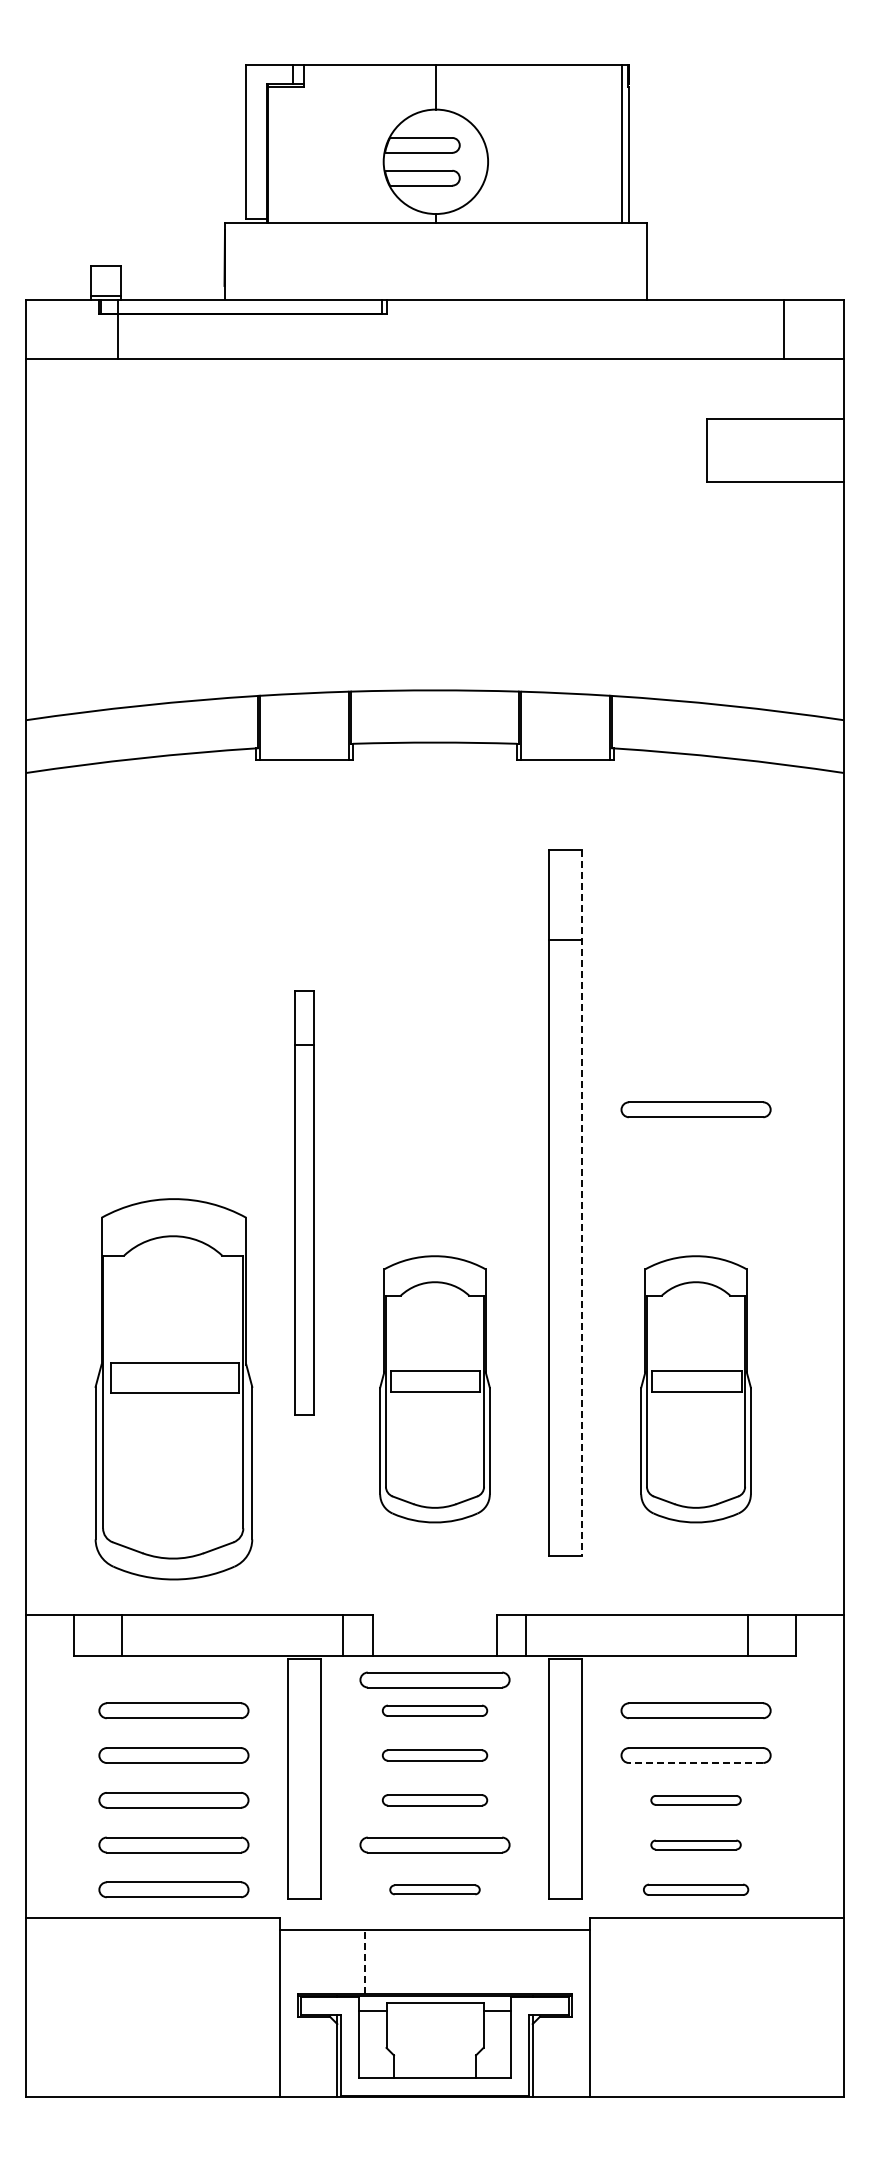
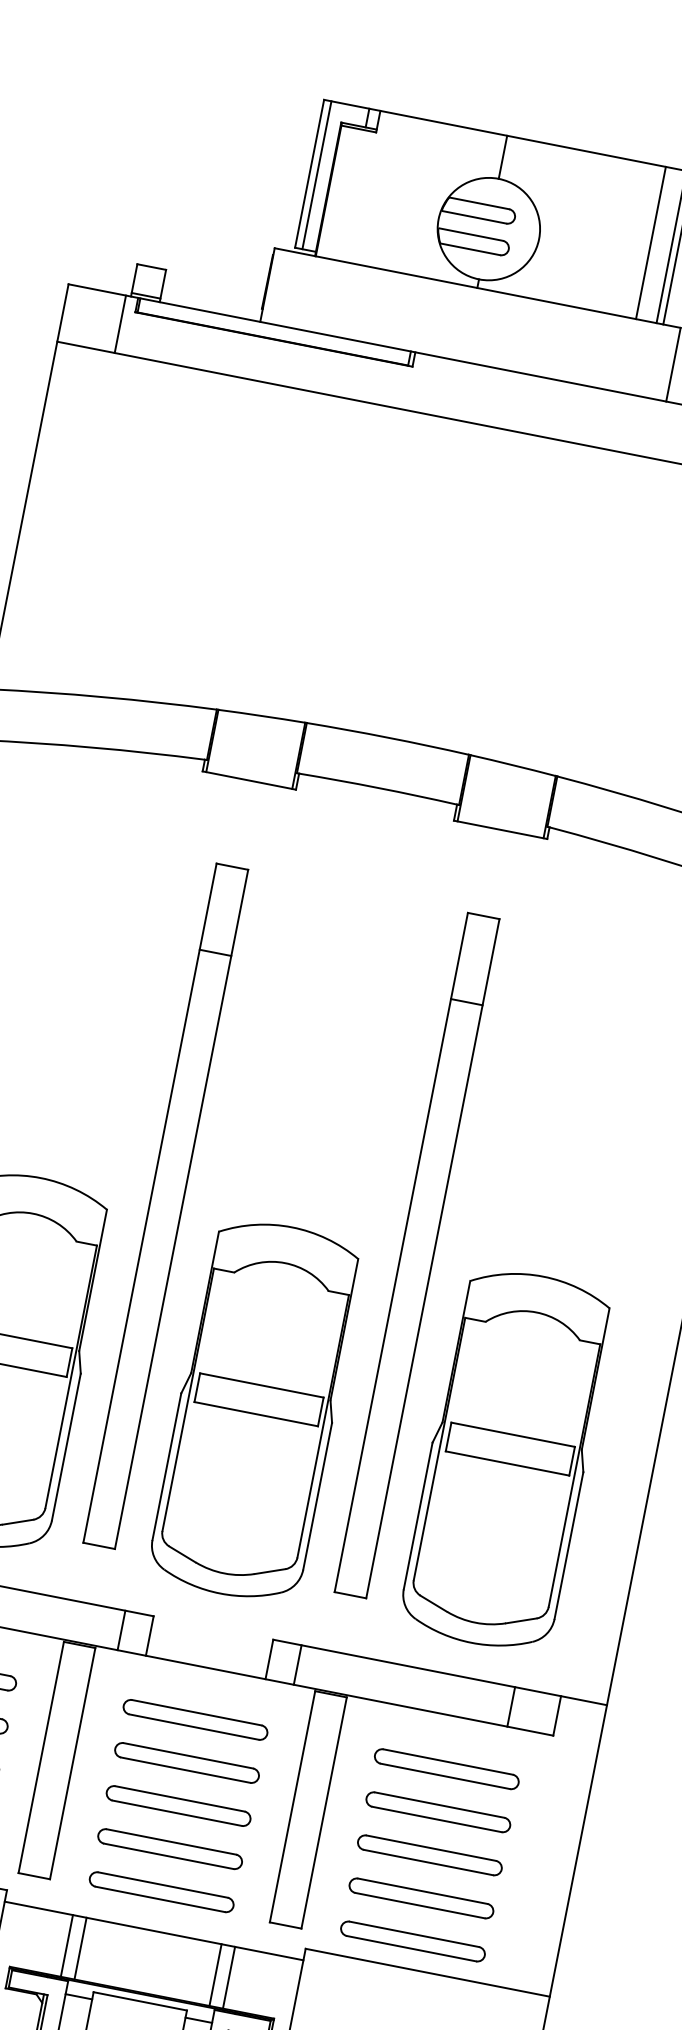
line: (253, 141) -> (317, 175), added
line: (600, 143) -> (650, 242), added
line: (117, 329) -> (119, 324), moved
part: (695, 1109) -> (559, 1190), removed
part: (304, 1202) -> (165, 1206), size x1.67
line: (581, 1202) -> (432, 1258), dashed -> solid
part: (434, 1389) -> (255, 1410), size x1.43
part: (695, 1389) -> (506, 1459), size x1.43
part: (434, 1679) -> (200, 1689), removed
part: (434, 1710) -> (195, 1719), size x1.43
part: (434, 1755) -> (186, 1762), size x1.43
line: (695, 1763) -> (436, 1819), dashed -> solid
part: (434, 1800) -> (178, 1806), size x1.43
part: (695, 1800) -> (429, 1855), size x1.67
part: (695, 1844) -> (420, 1897), size x1.67
part: (434, 1889) -> (161, 1891), size x1.67
part: (695, 1889) -> (412, 1941), size x1.43
line: (364, 1961) -> (80, 1947), dashed -> solid
line: (350, 1962) -> (66, 1946), added
line: (505, 1962) -> (215, 1975), added
line: (519, 1962) -> (229, 1978), added

